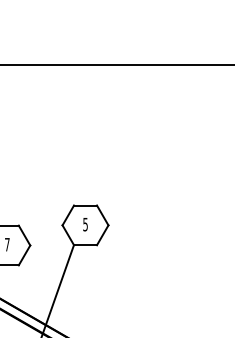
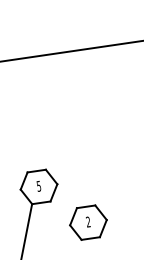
part: (139, 277) -> (88, 222), added

